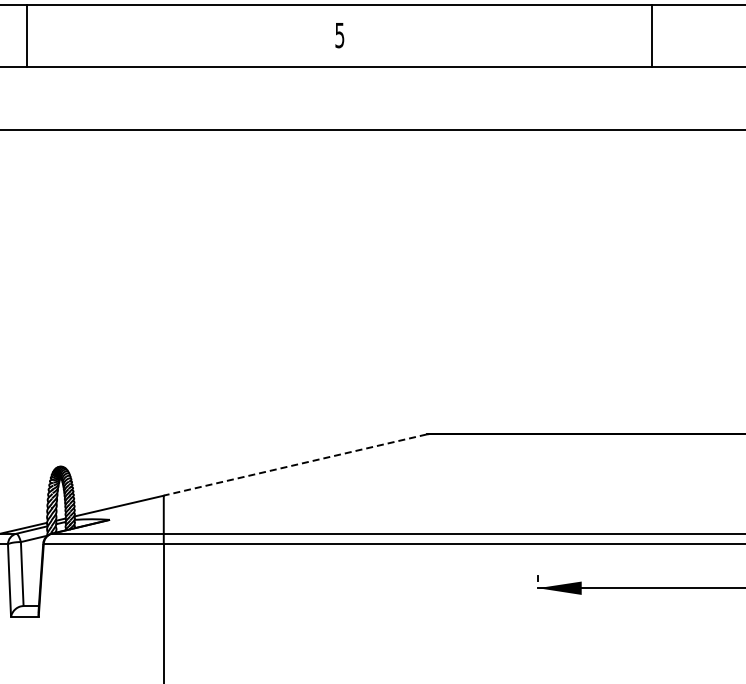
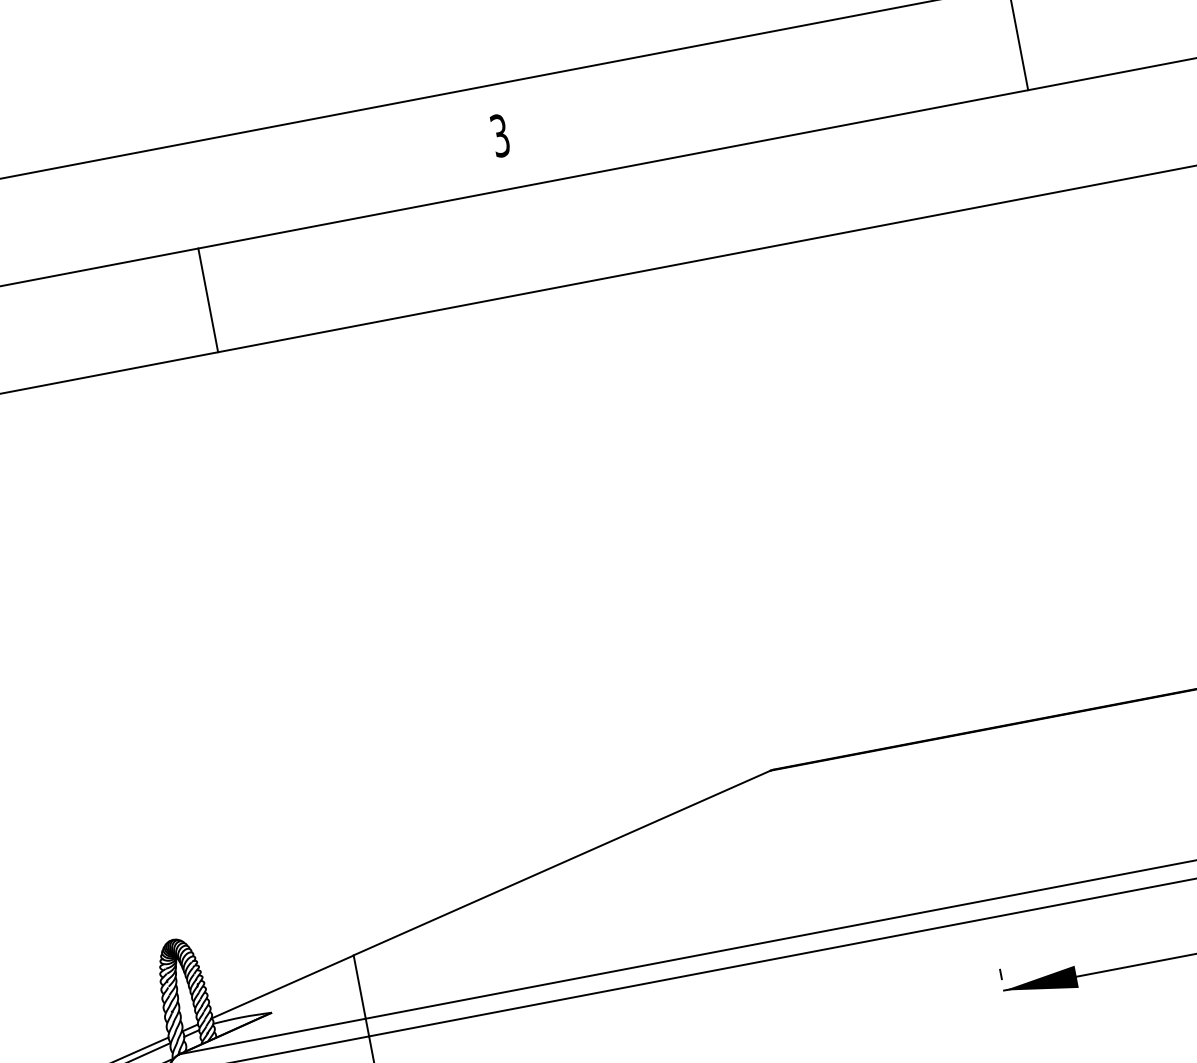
text: (339, 34) -> (499, 134), 5 -> 3
line: (151, 98) -> (207, 300), added
line: (295, 465) -> (562, 863), dashed -> solid

